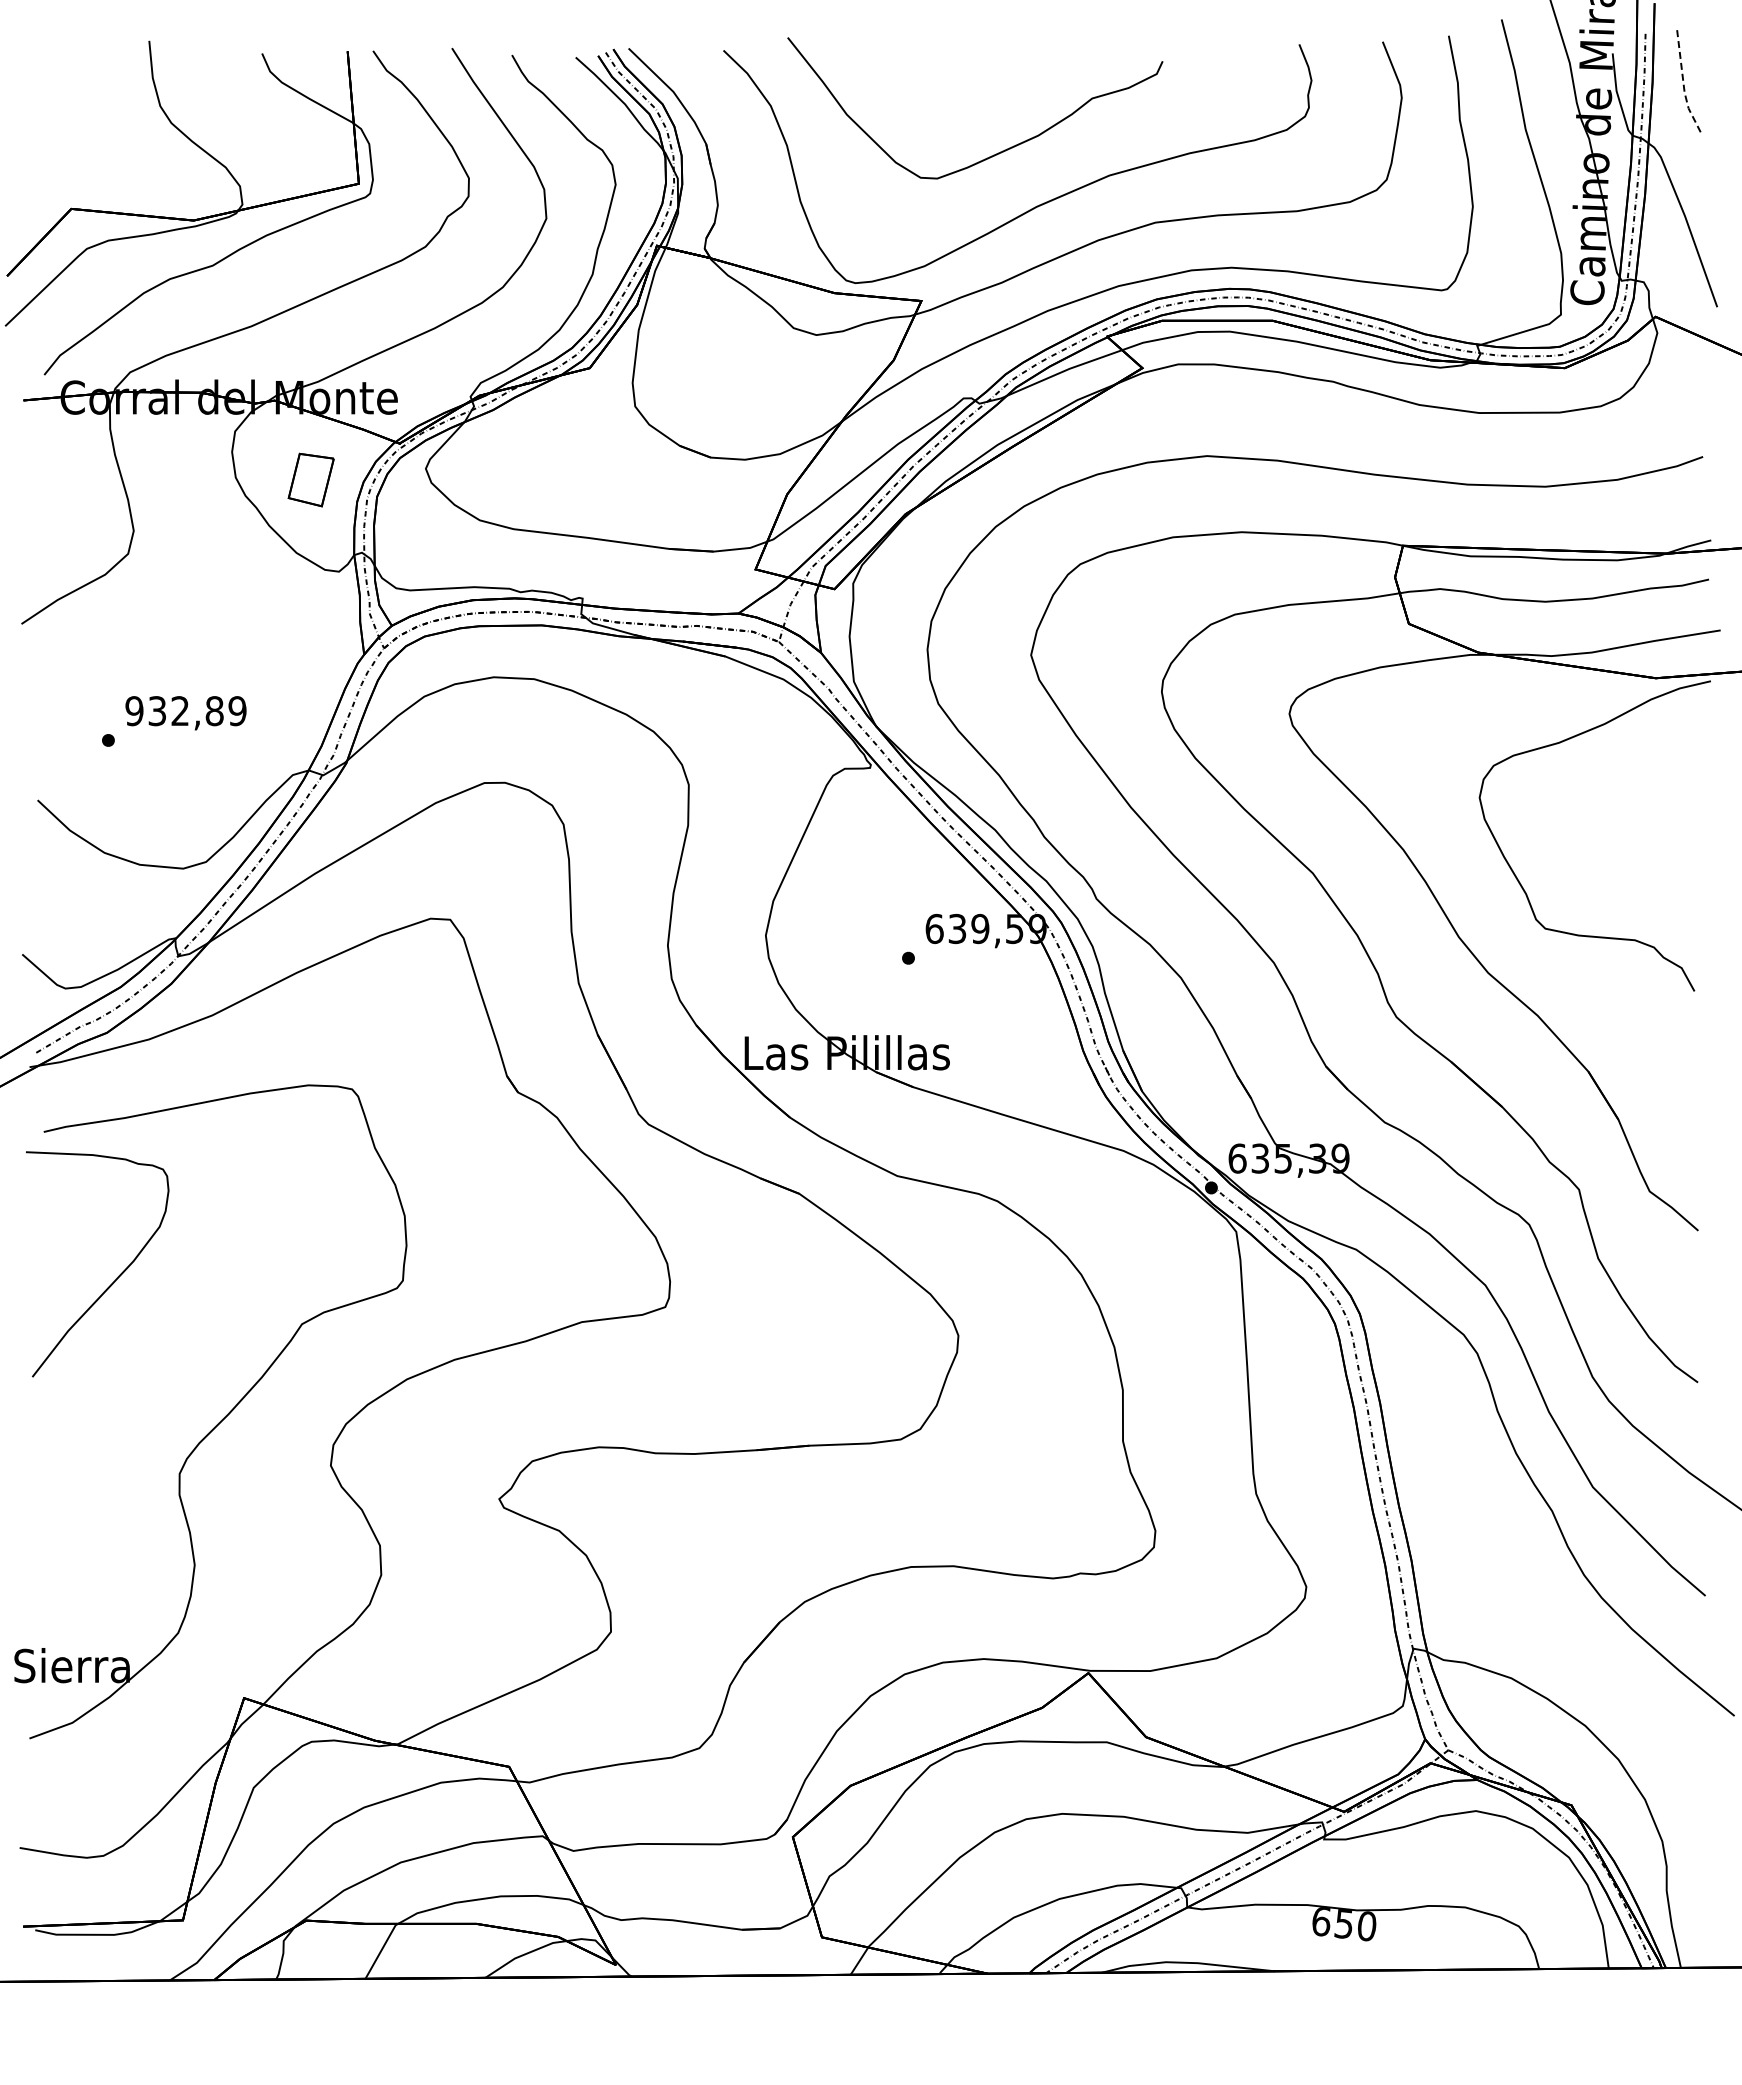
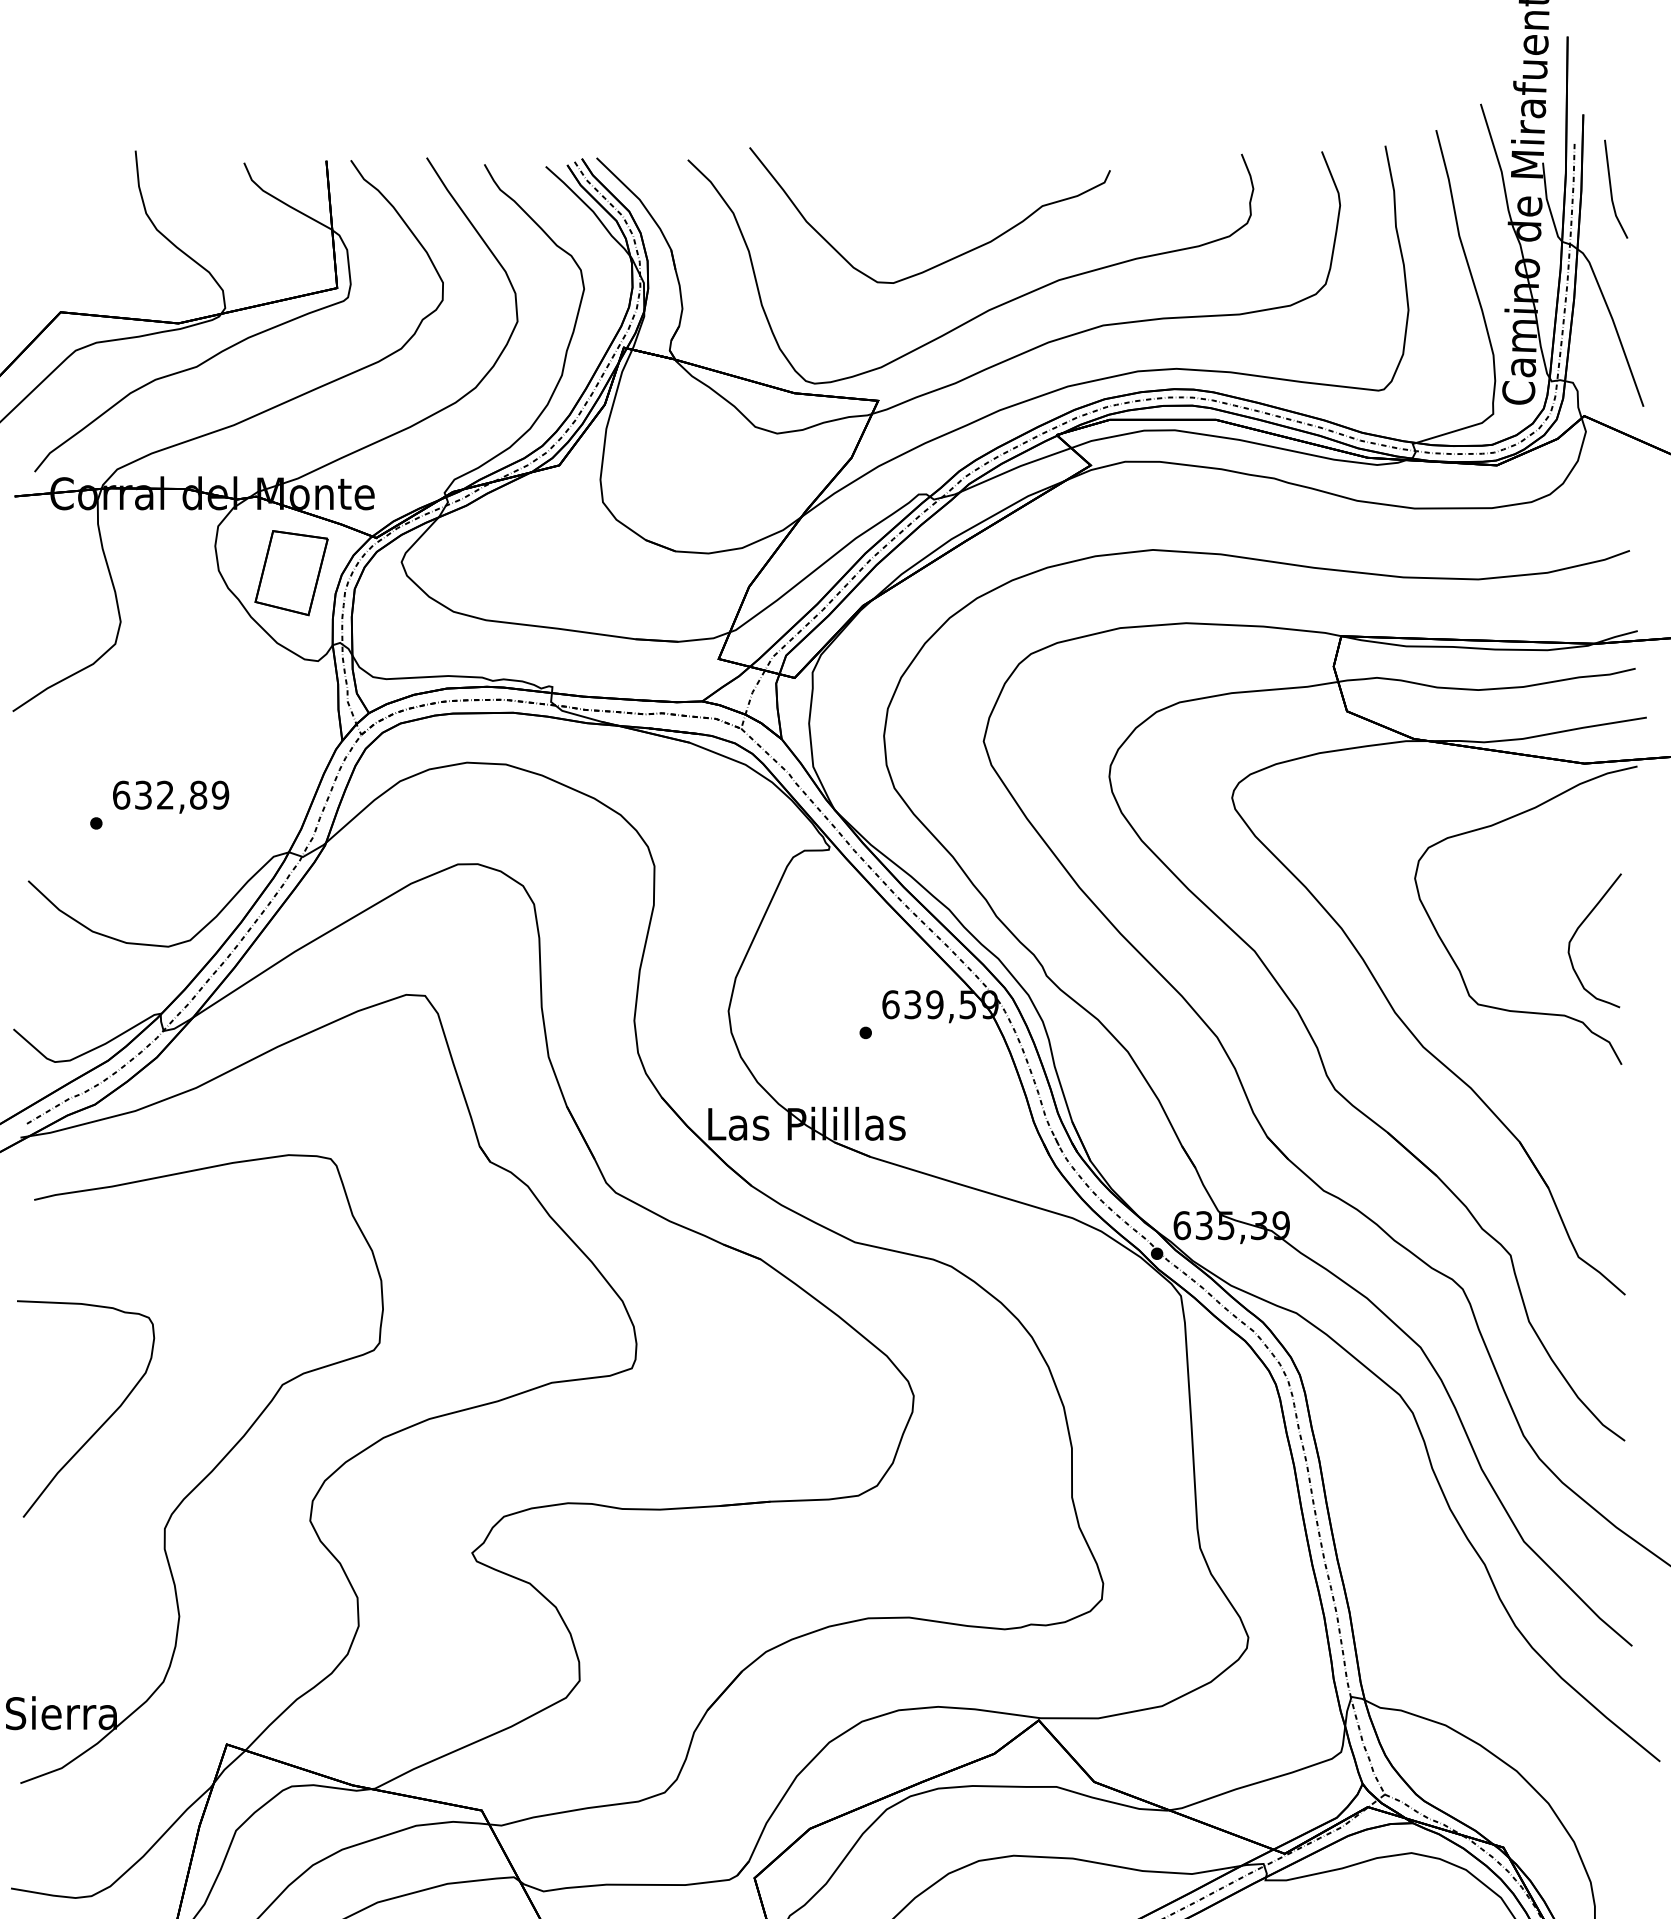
line: (1683, 83) -> (1611, 191), dashed -> solid
part: (310, 479) -> (290, 572), size x1.67
text: (134, 711) -> (121, 795), 932,89 -> 632,89
curve: (1651, 848) -> (1580, 927), added
curve: (117, 1276) -> (105, 1420), moved

